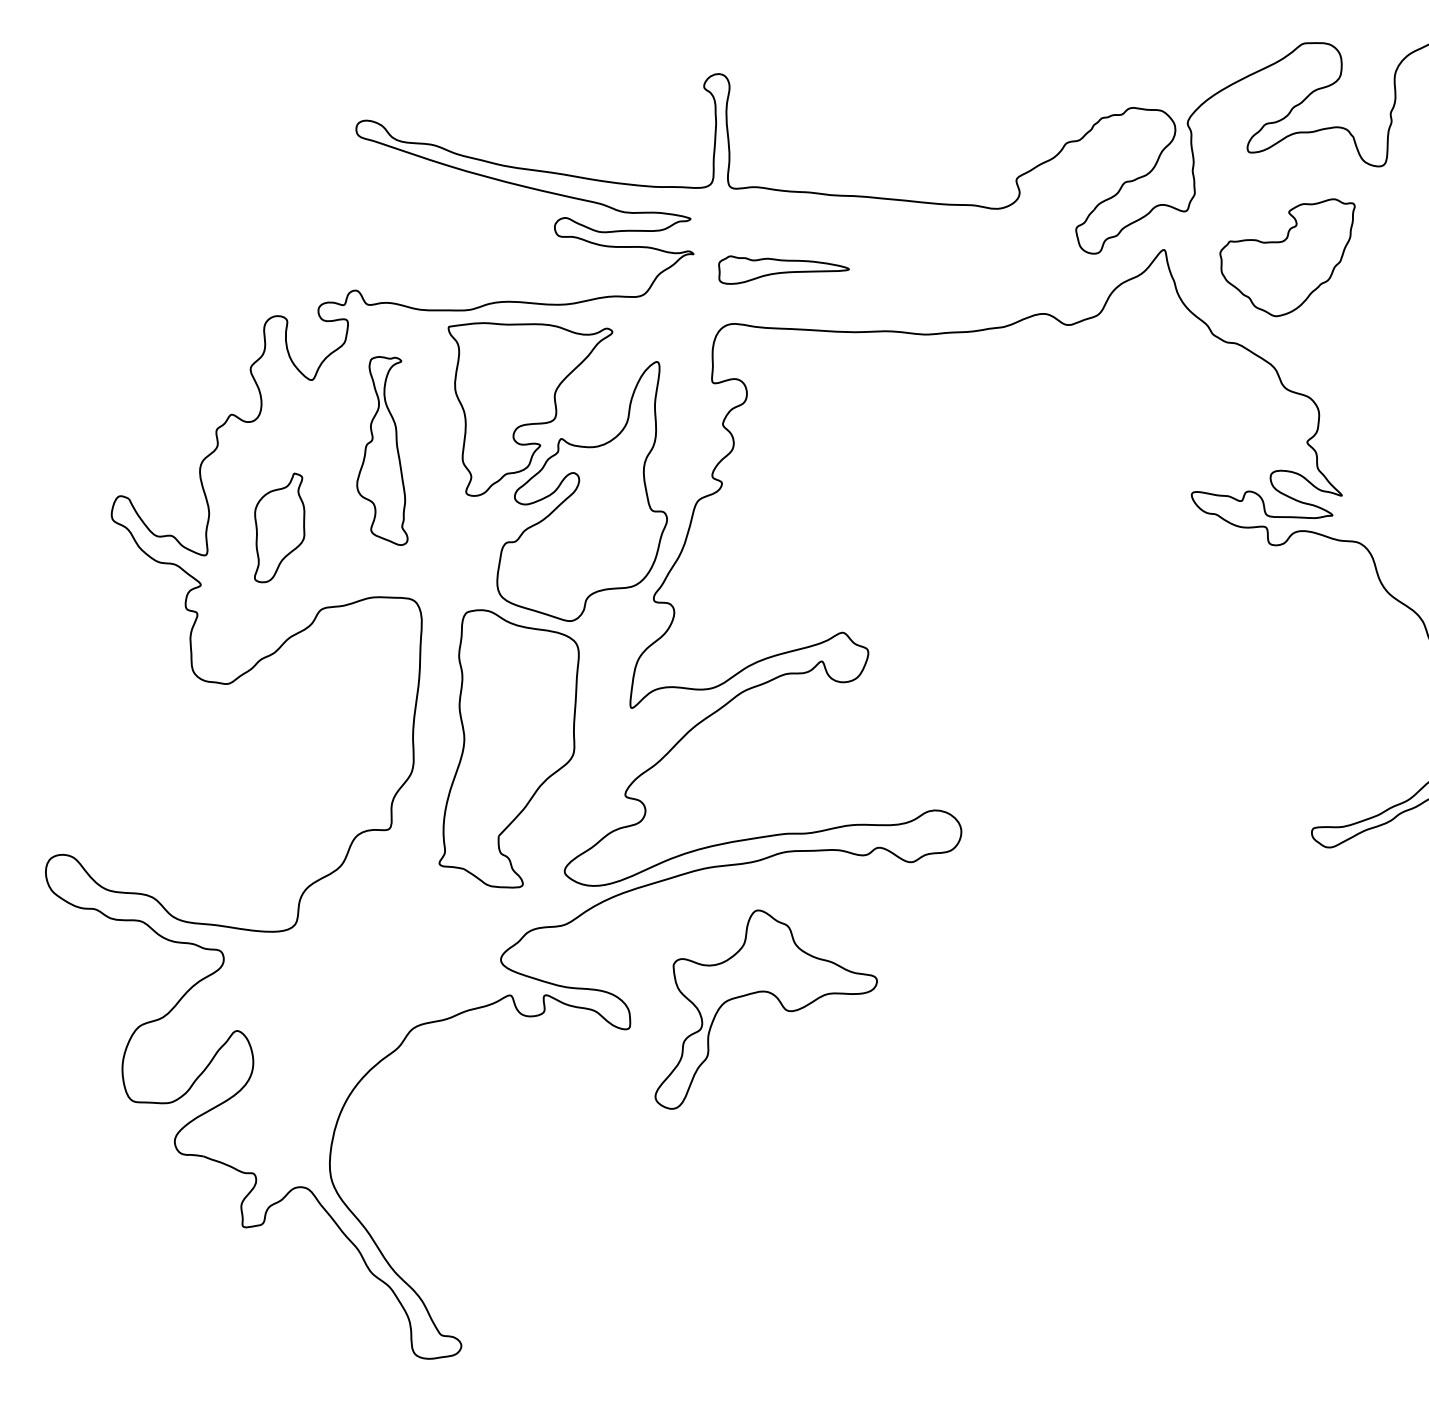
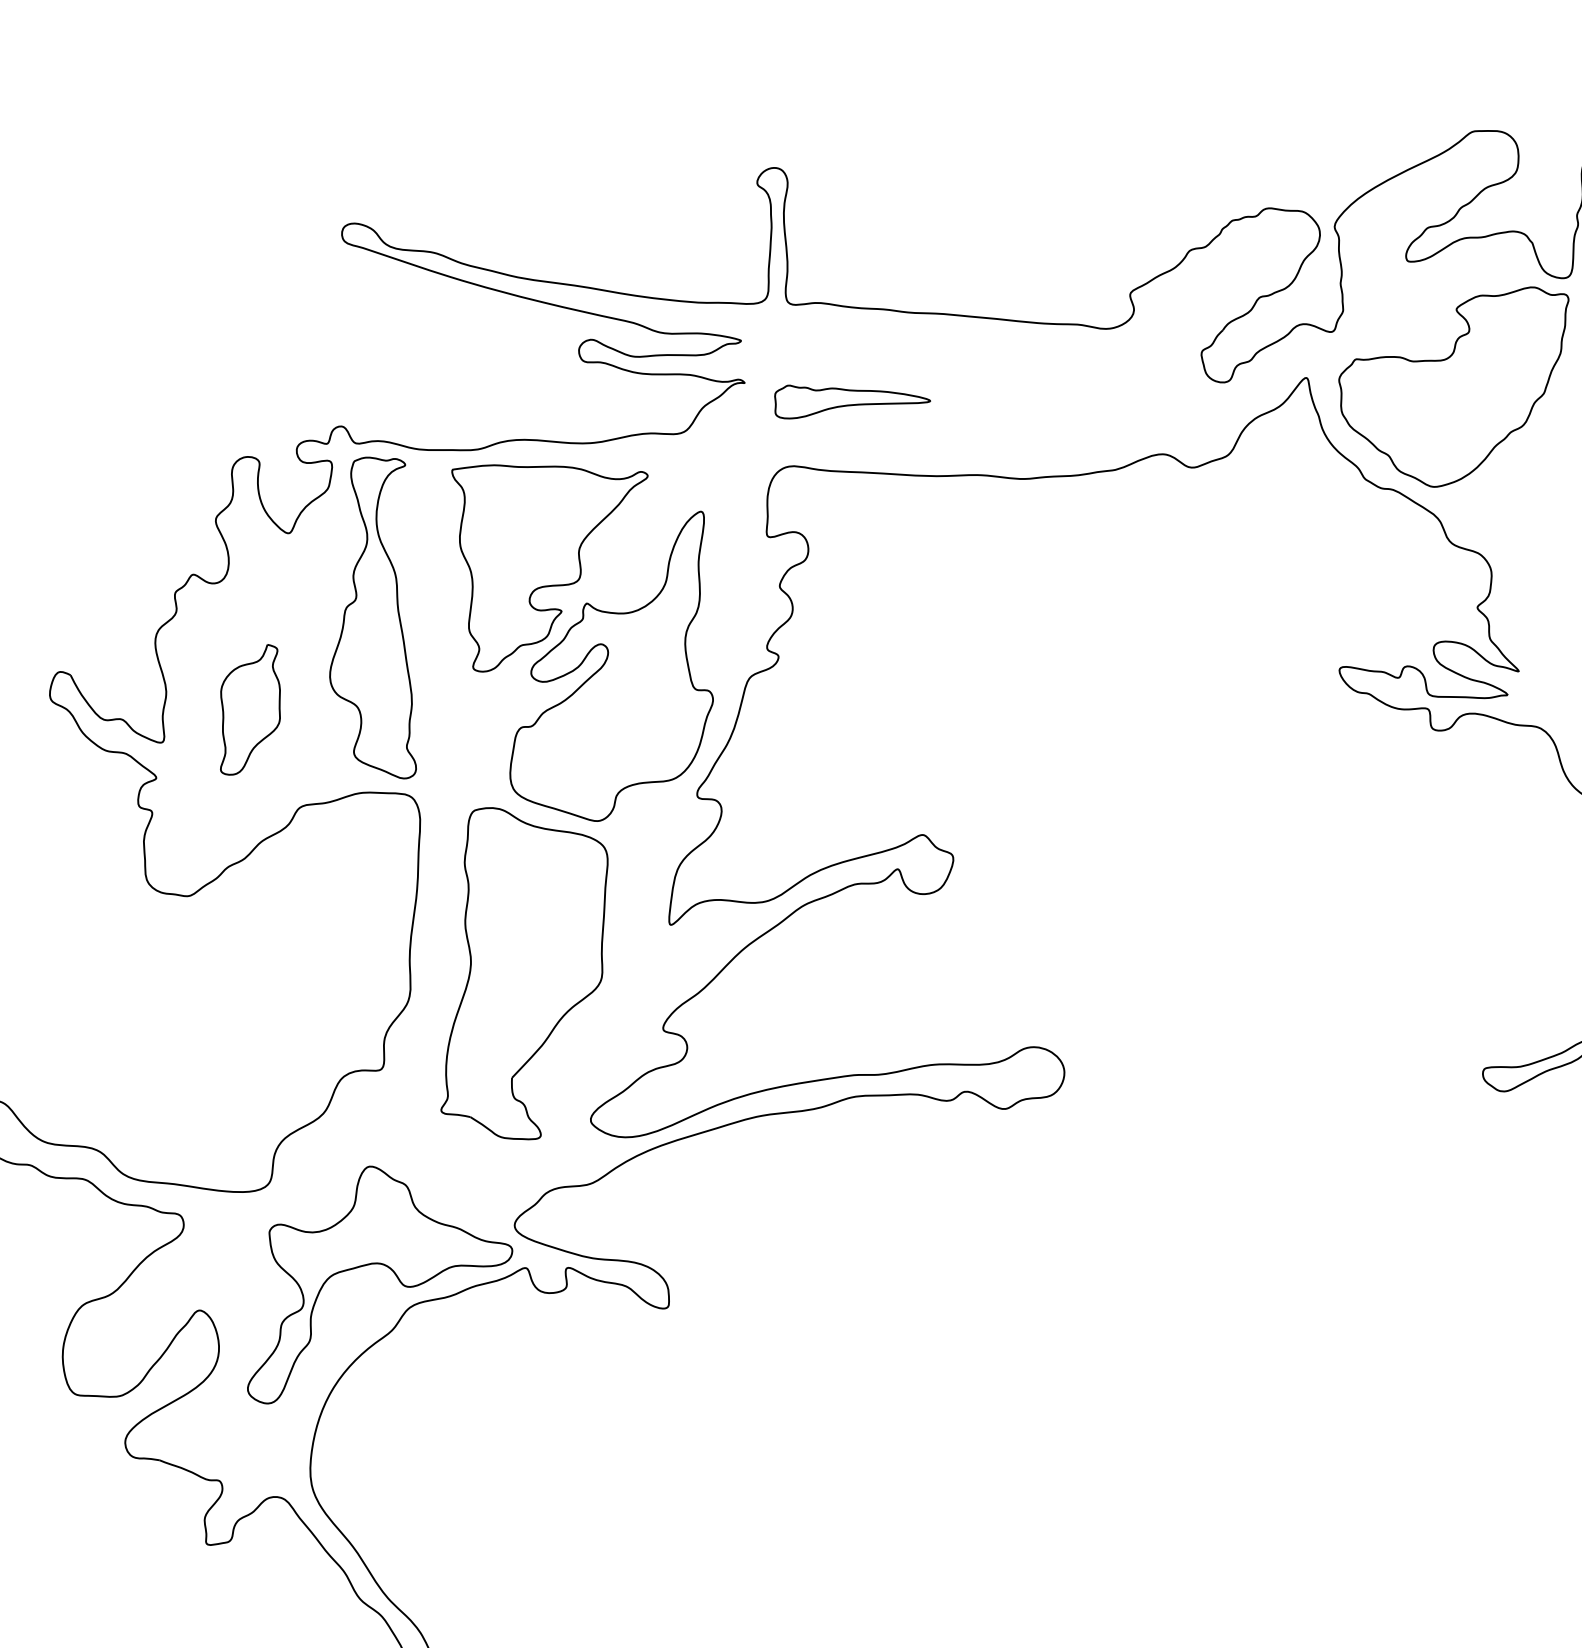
part: (1287, 257) -> (1453, 386), size x1.43
part: (382, 450) -> (373, 617), size x1.43
part: (778, 1001) -> (394, 1275), moved

